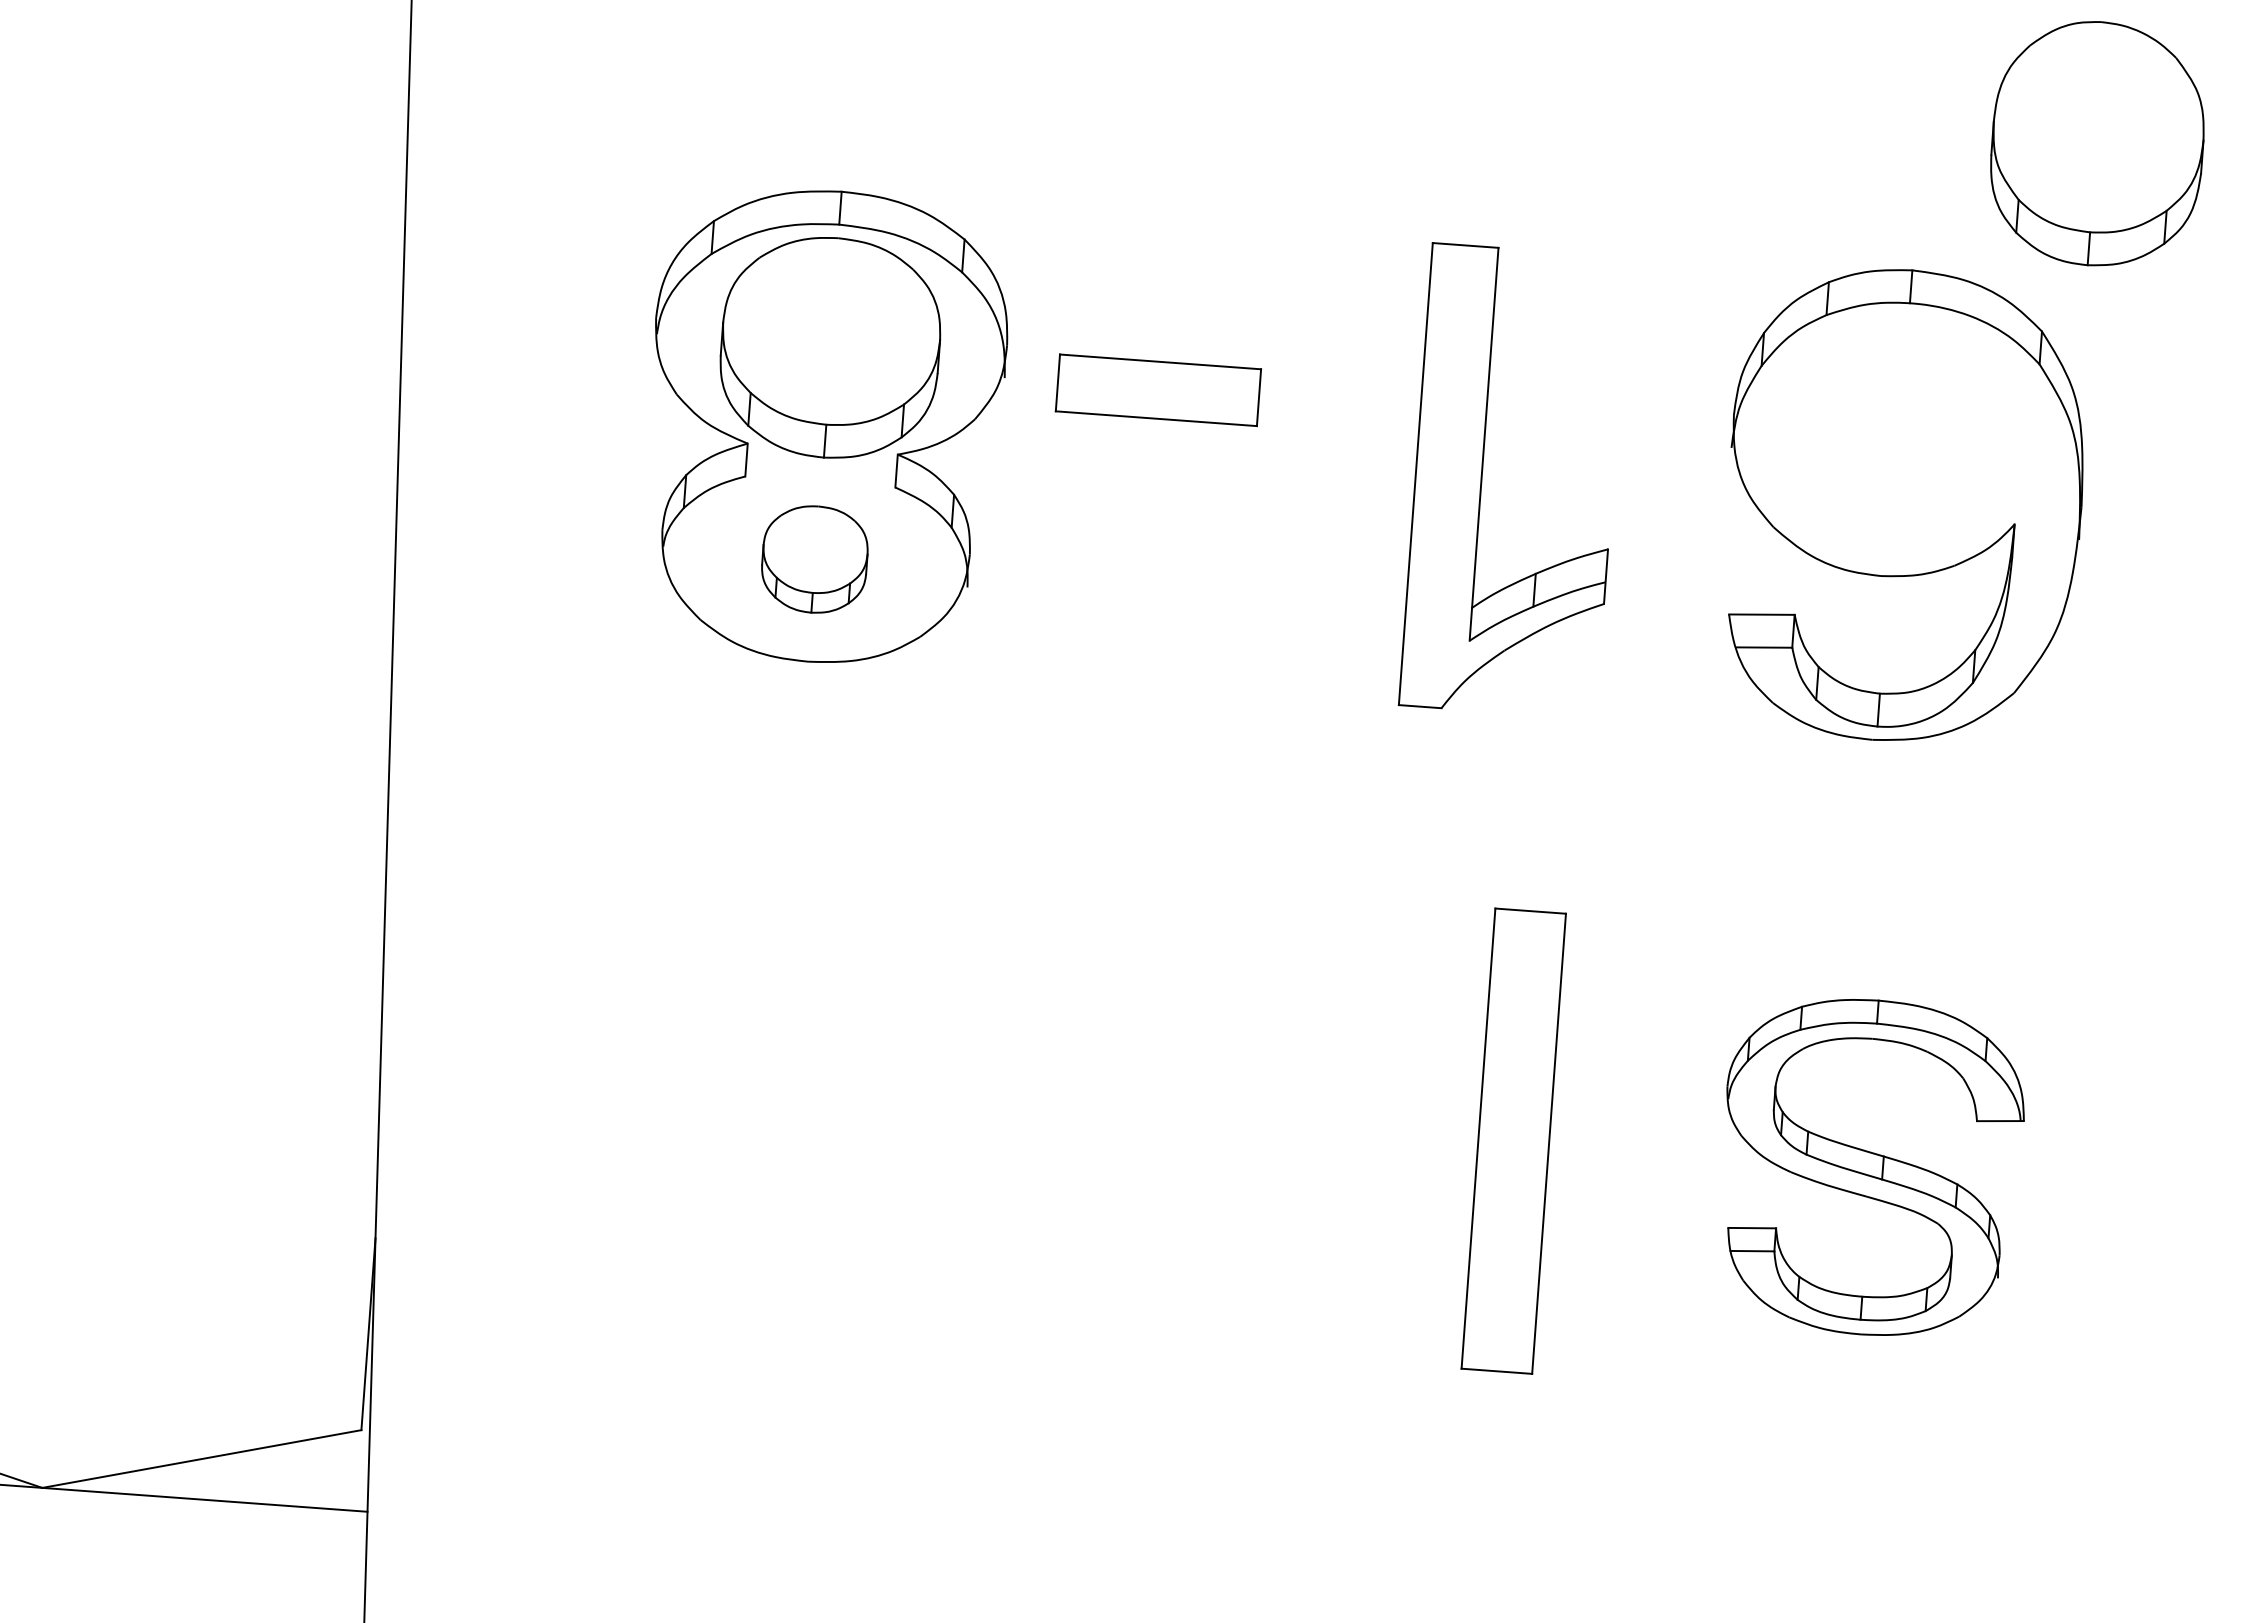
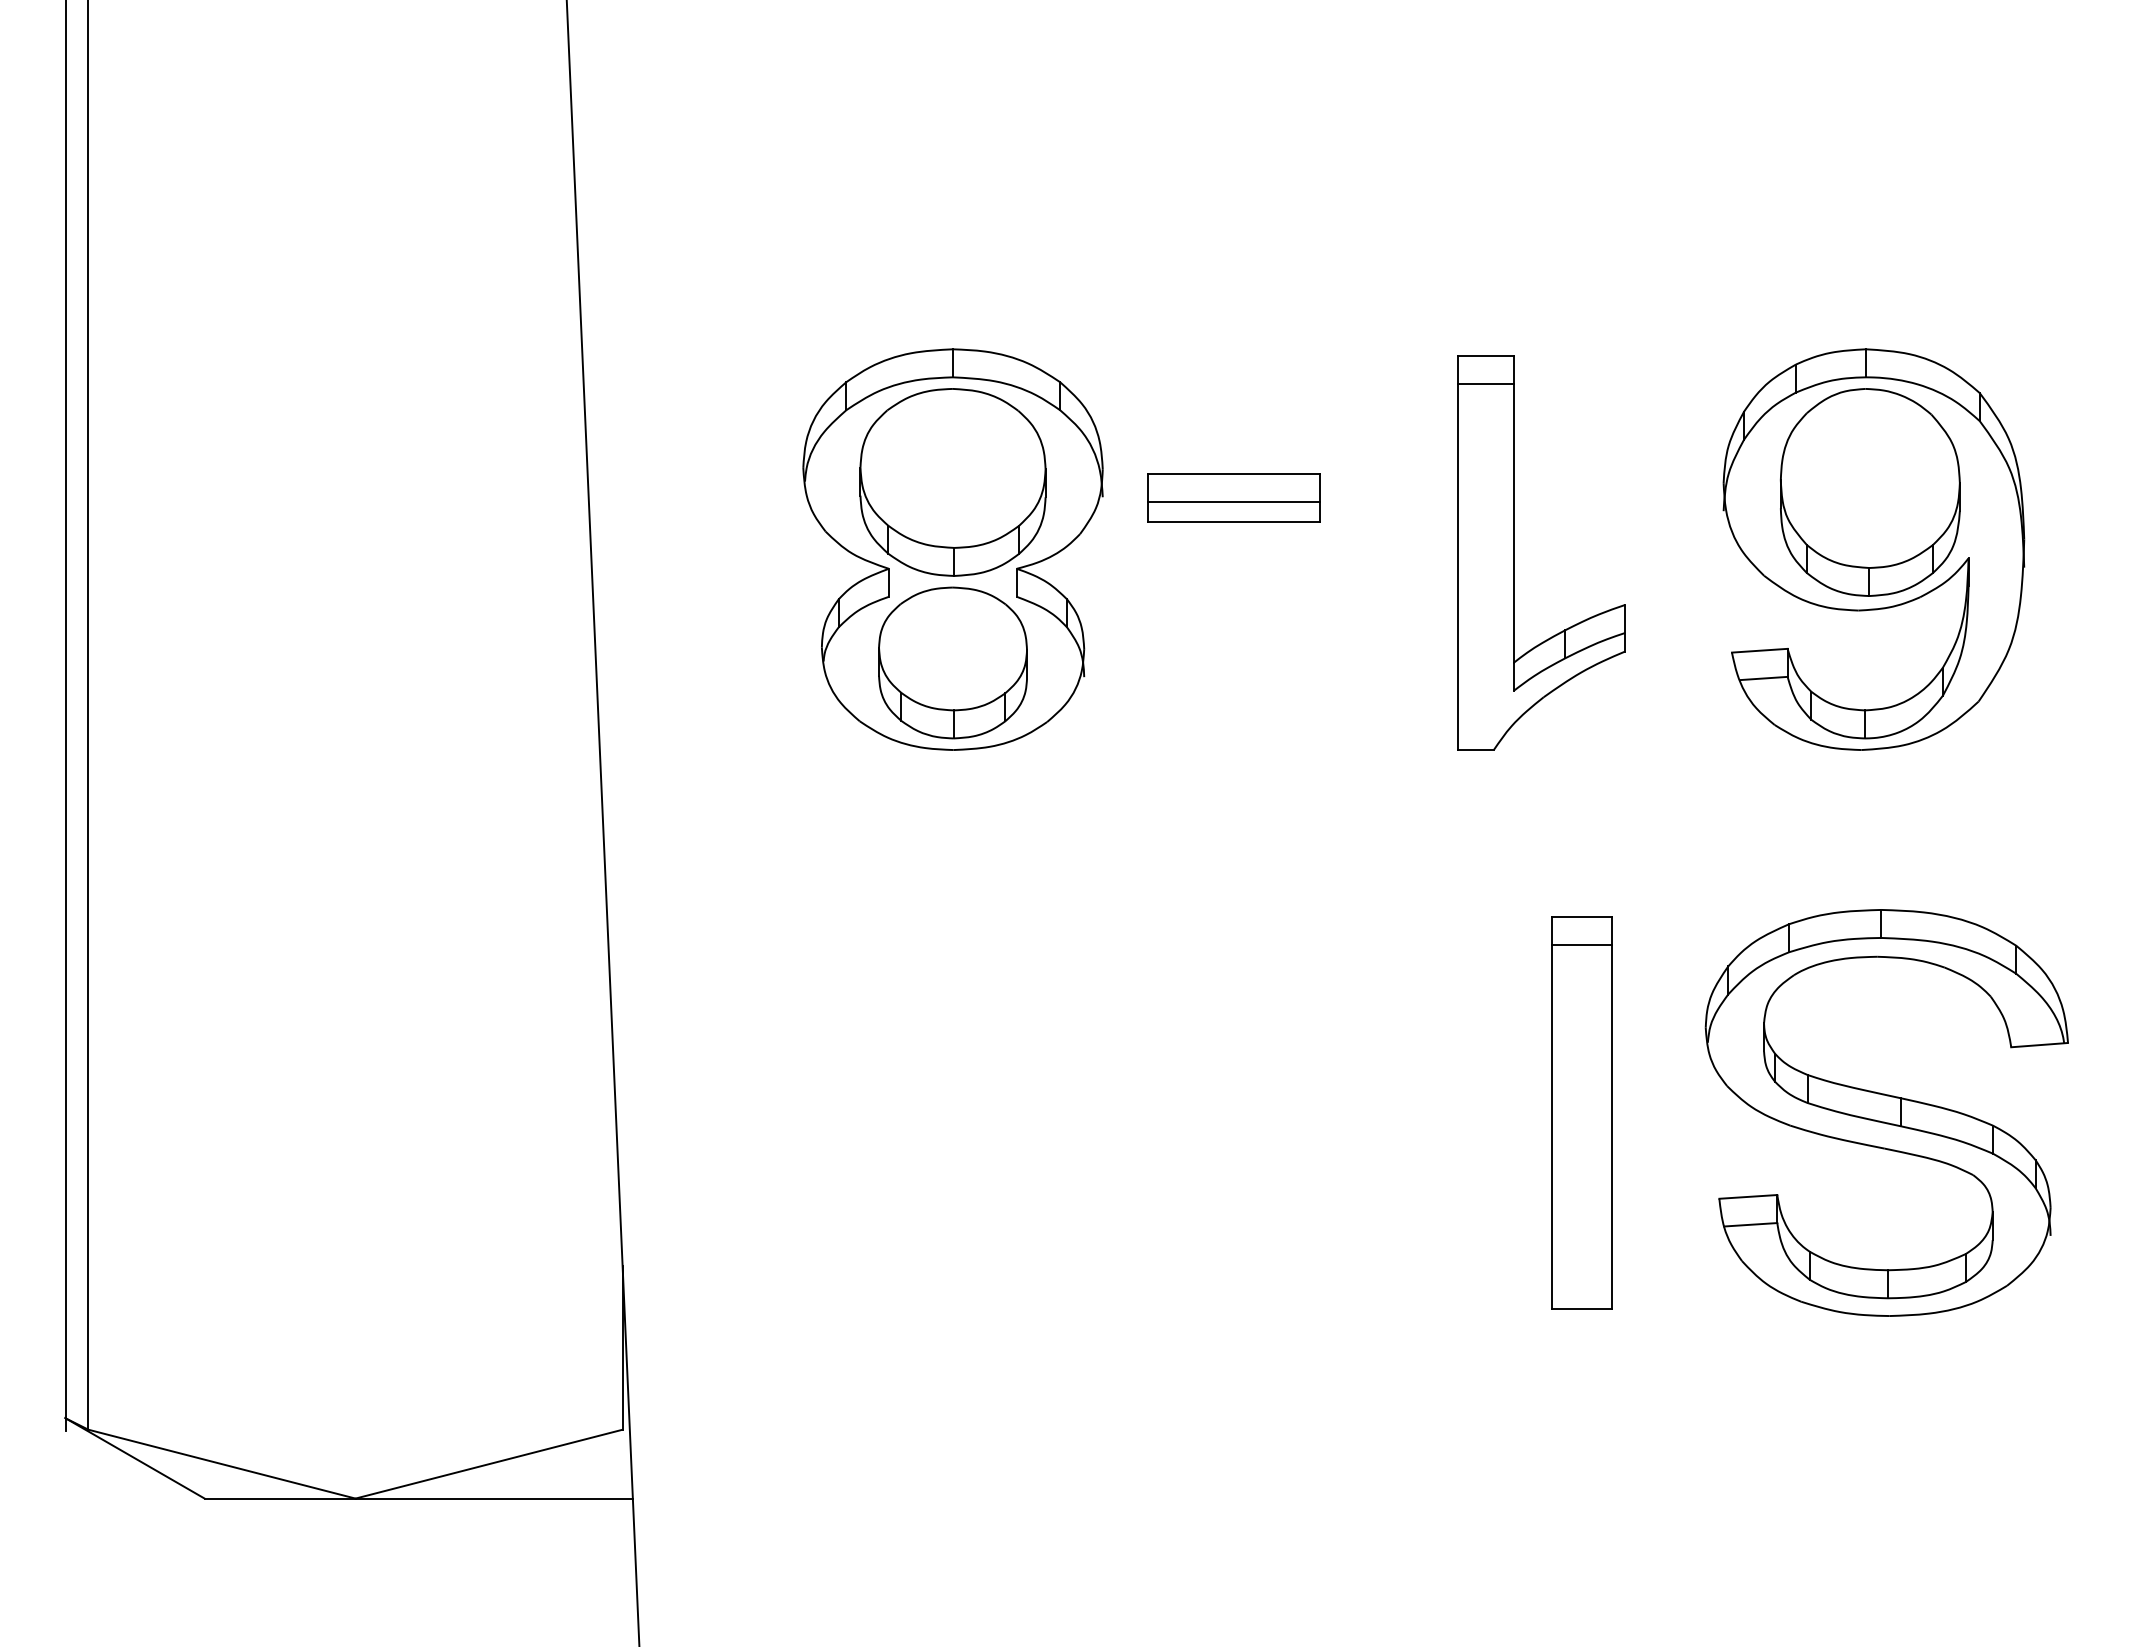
part: (2097, 143) -> (1870, 492), moved
line: (1463, 278) -> (1485, 384), added
line: (1157, 394) -> (1233, 501), added
part: (814, 558) -> (952, 662), size x1.67
line: (1528, 943) -> (1582, 944), added
part: (1870, 1167) -> (1886, 1112), size x1.43

